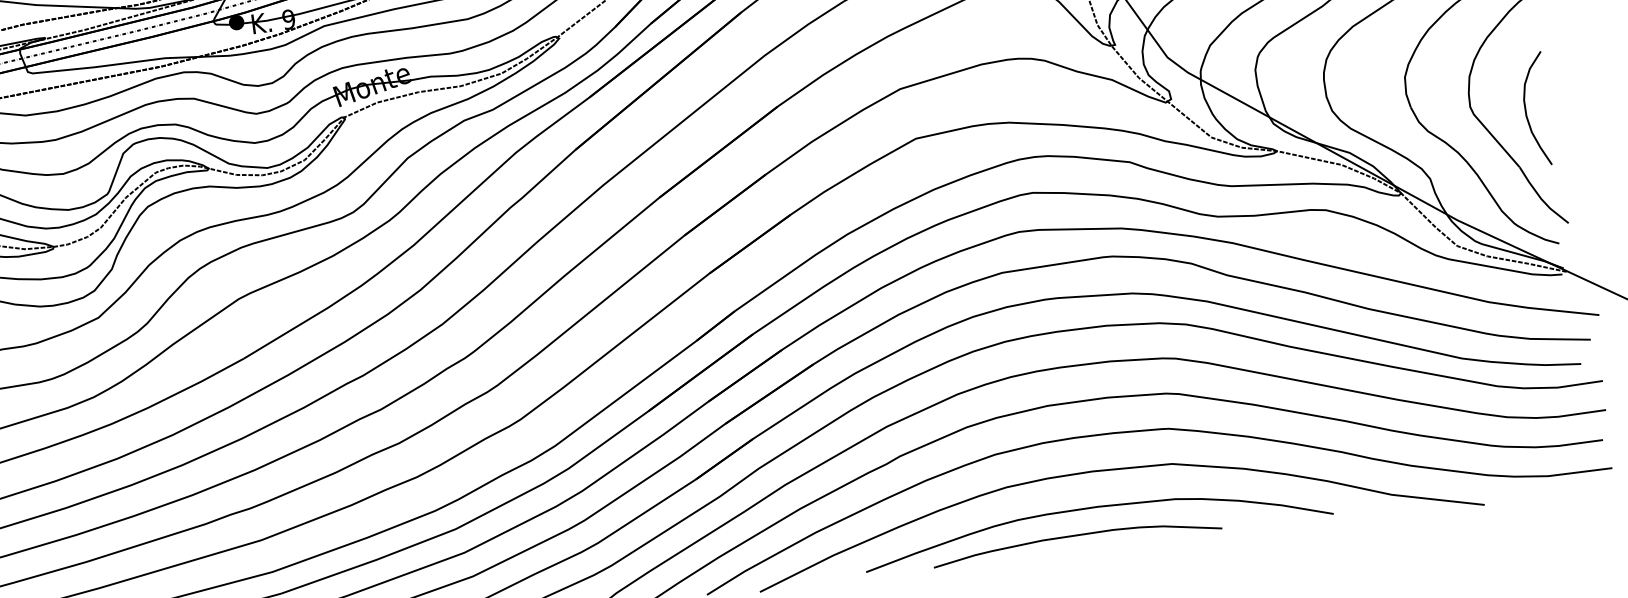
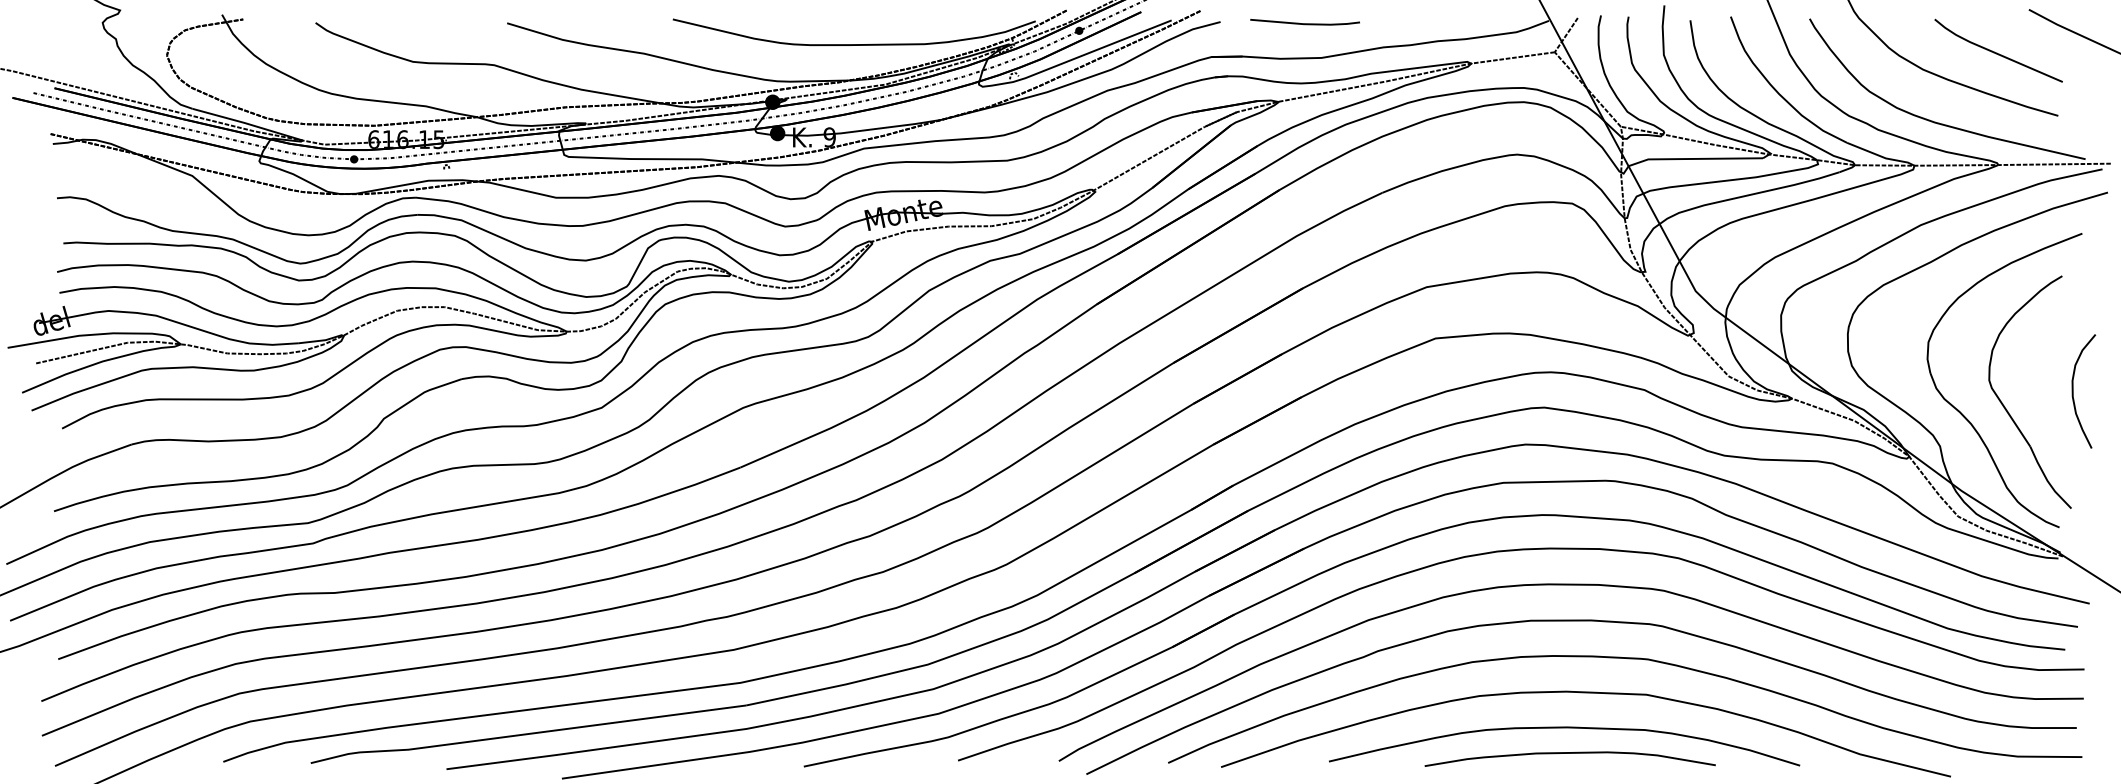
curve: (1526, 110) -> (2073, 391), moved
curve: (1075, 536) -> (1569, 753), moved

